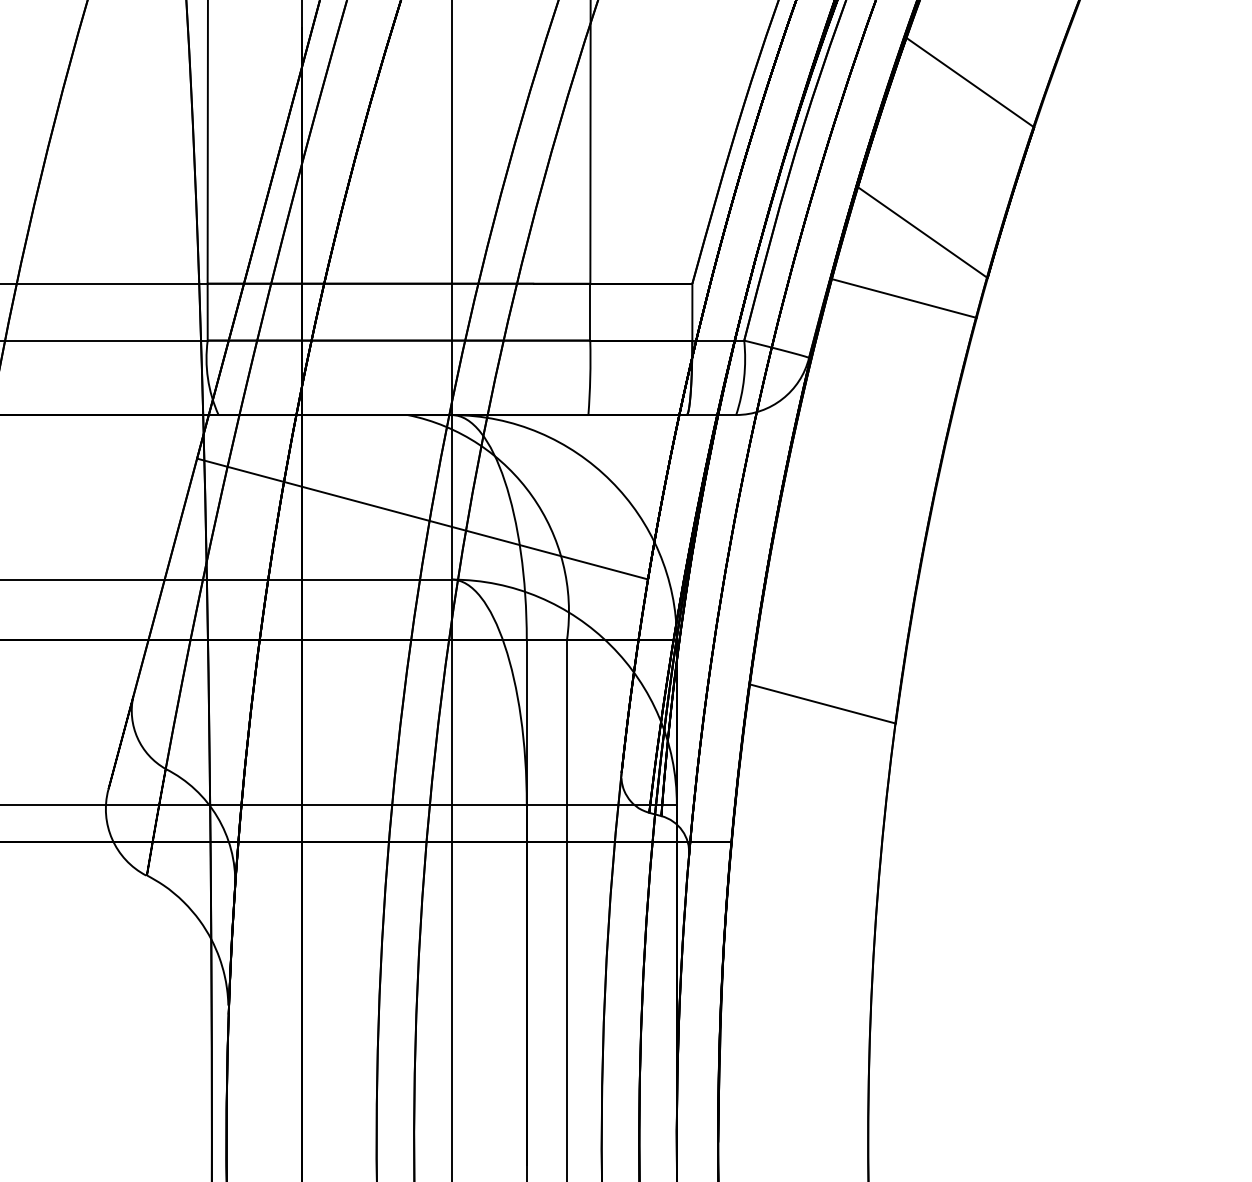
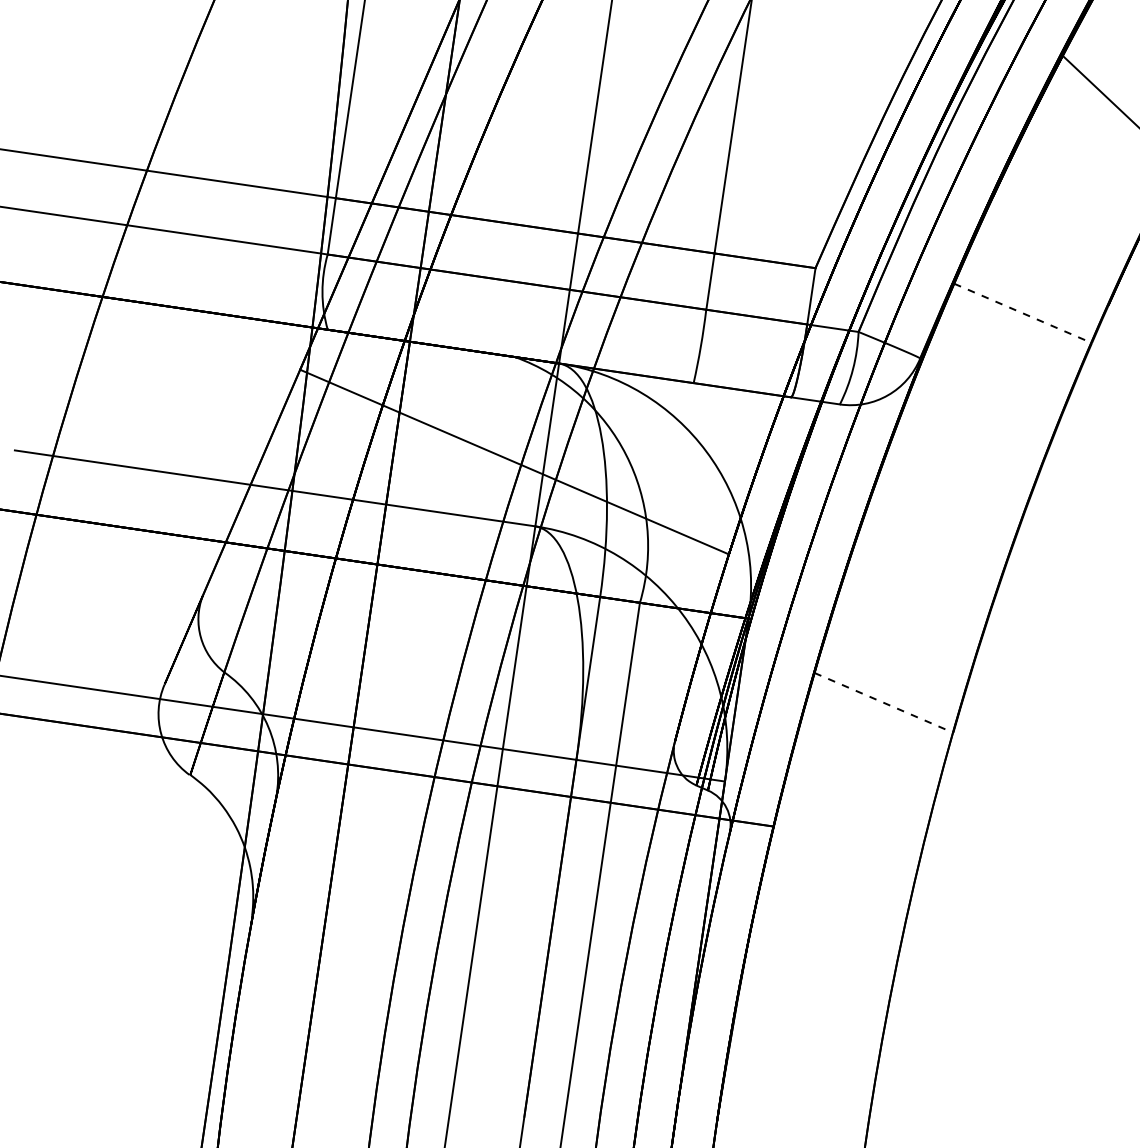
line: (922, 231) -> (1050, 249), removed
line: (904, 298) -> (1023, 313), solid -> dashed
line: (822, 703) -> (883, 702), solid -> dashed

